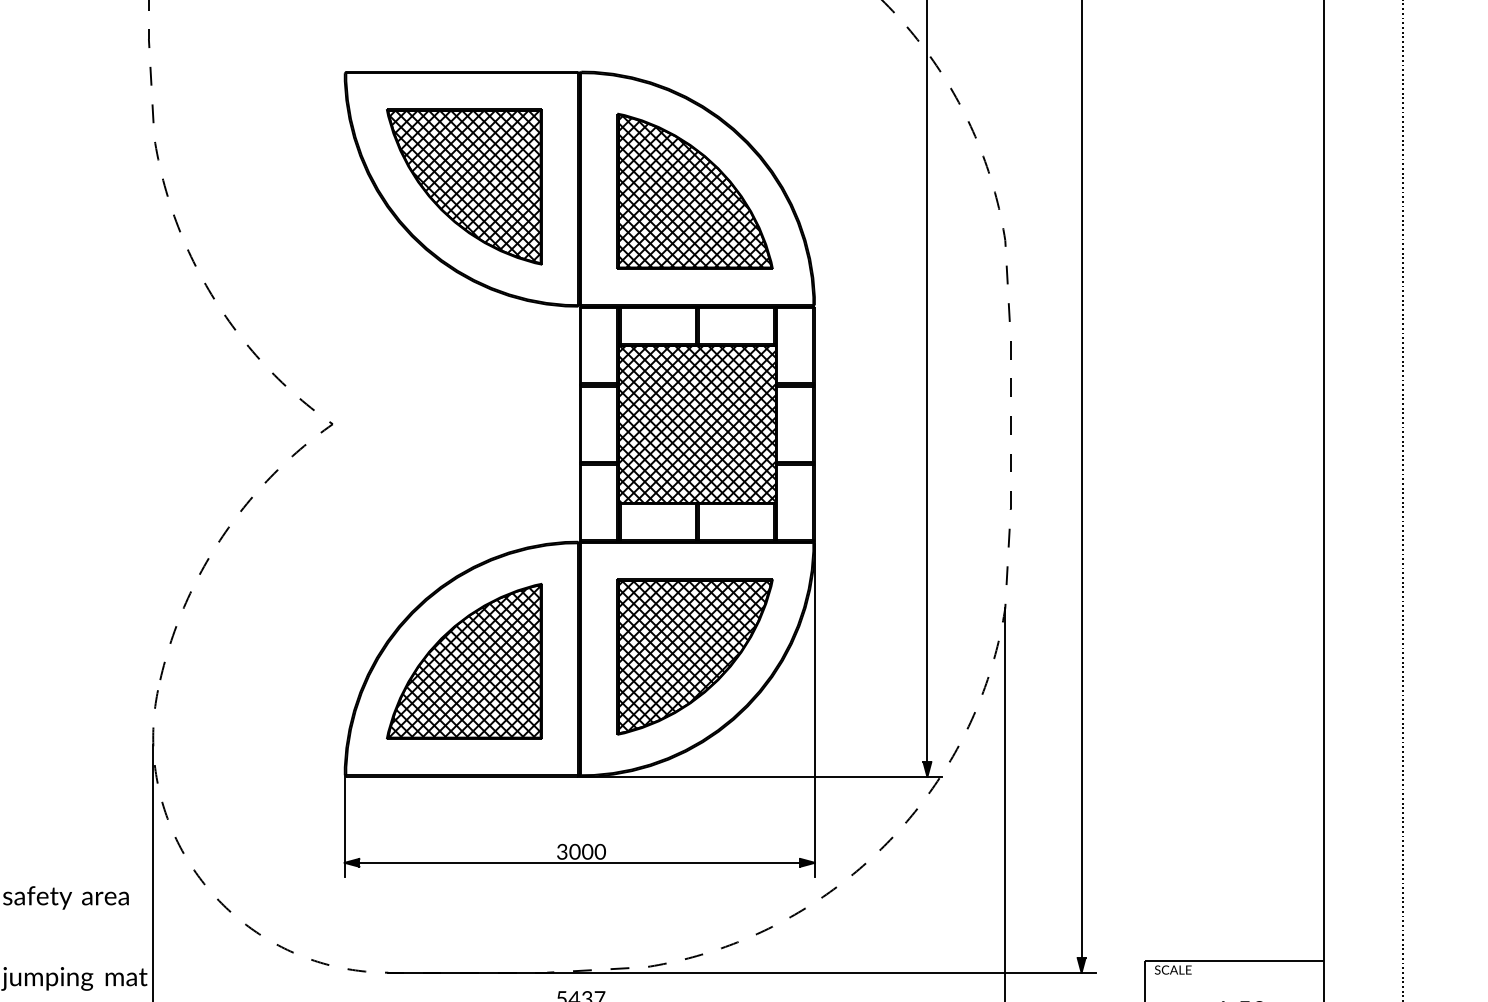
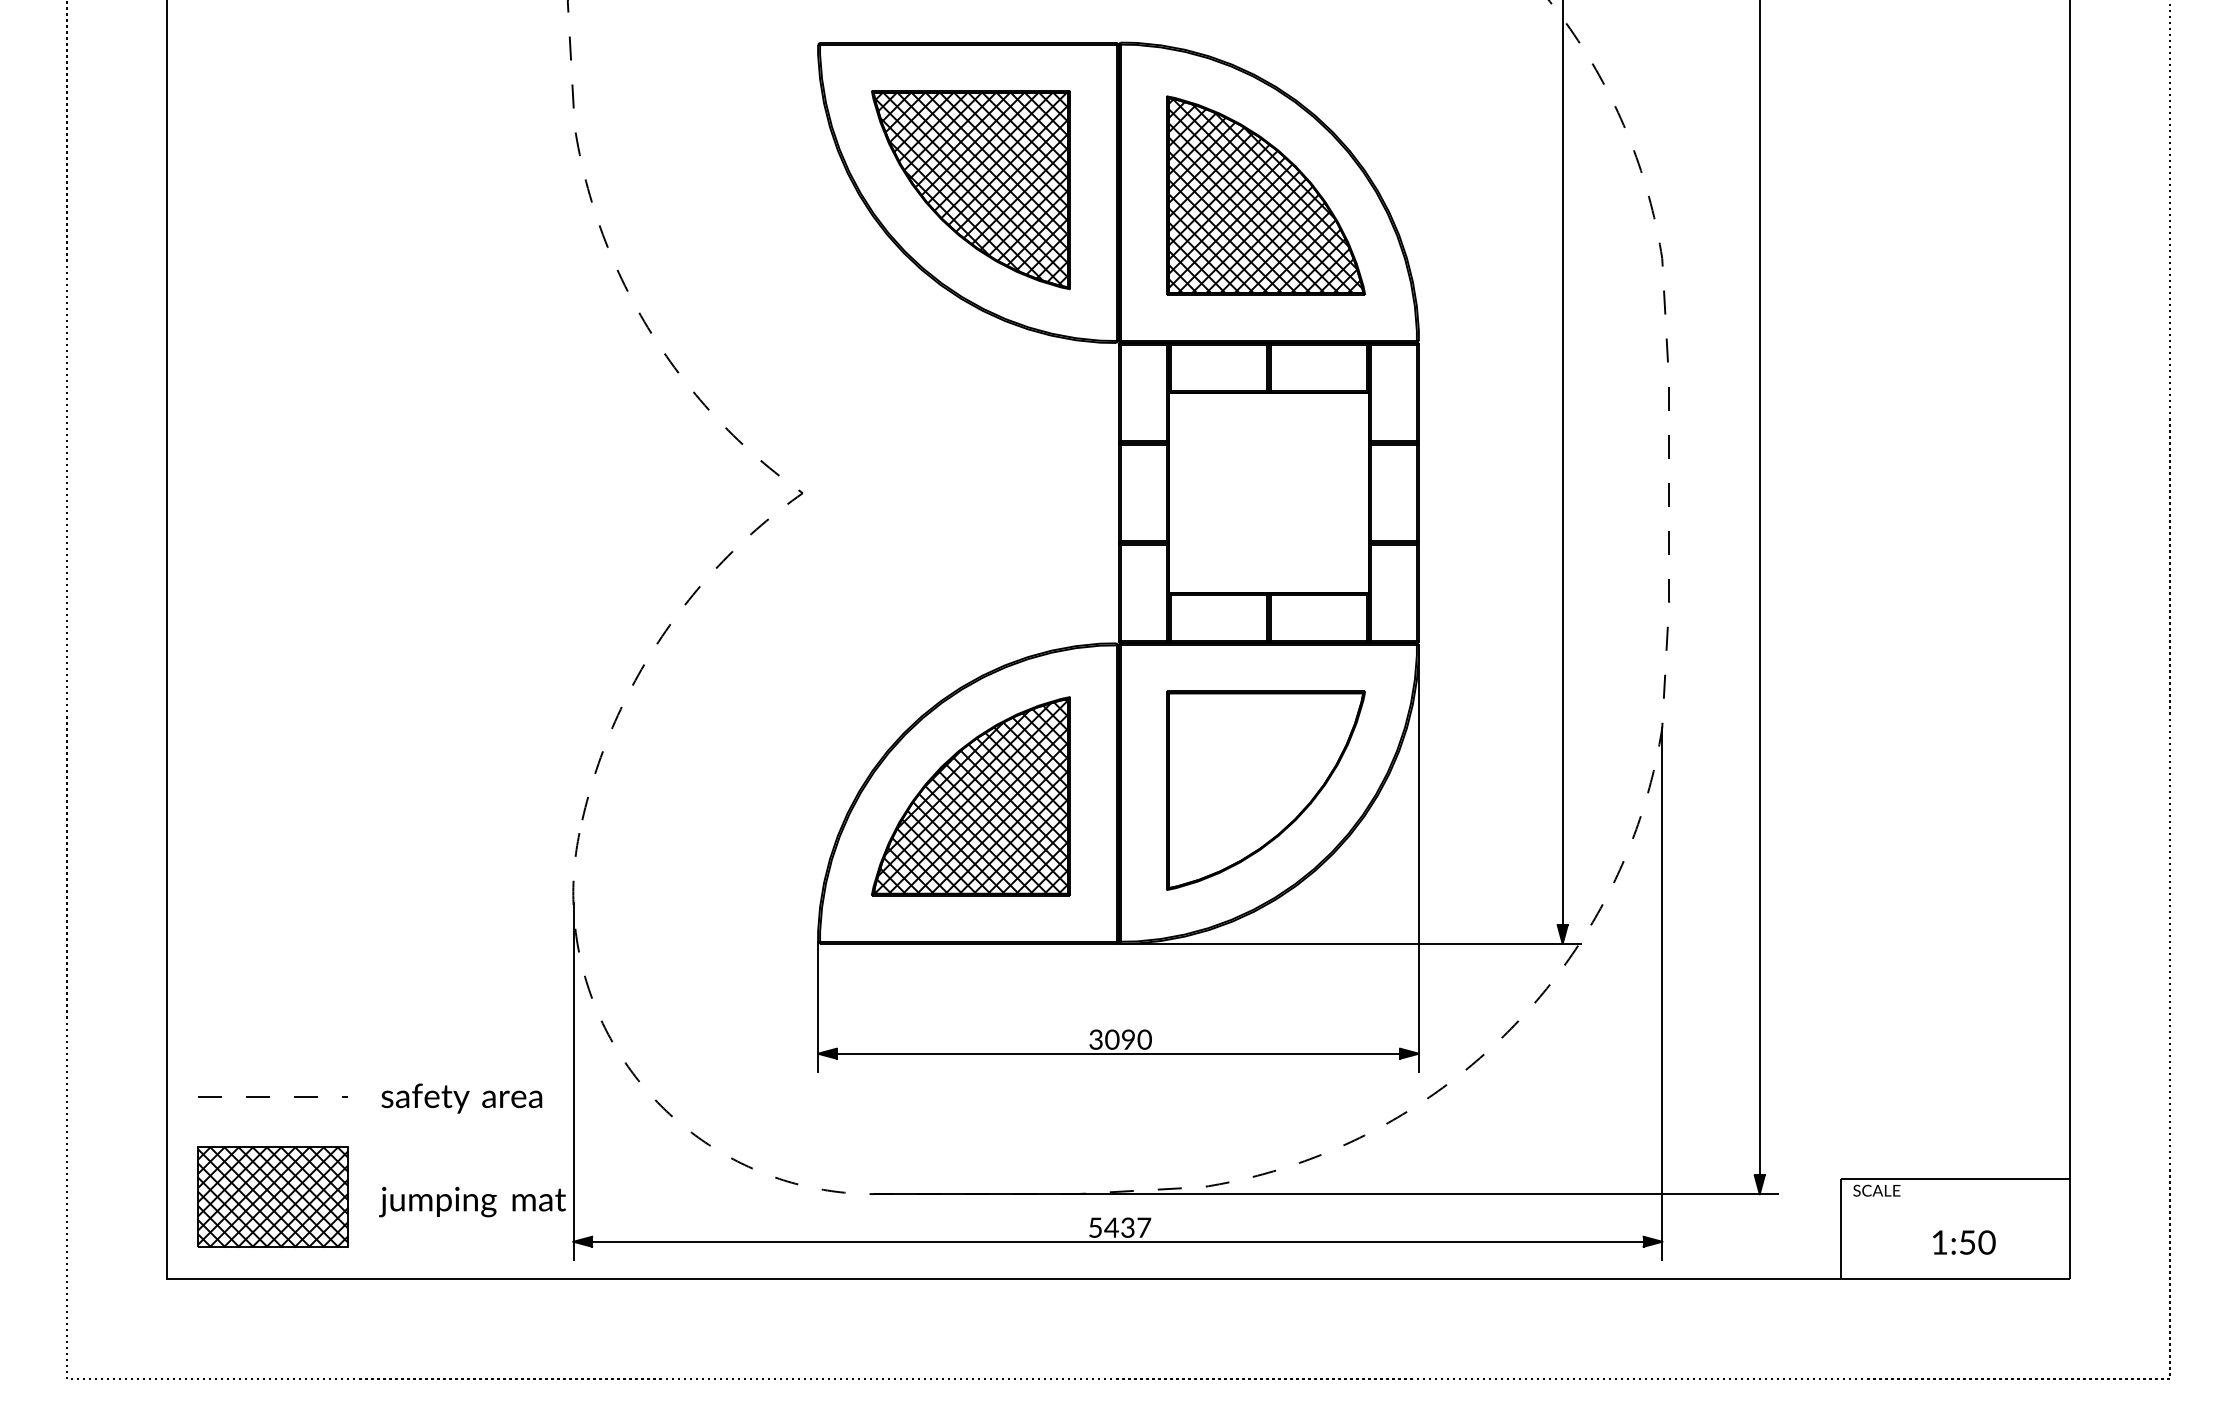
hatch: (697, 424) -> (1268, 493), removed
hatch: (694, 656) -> (1265, 790), removed
text: (587, 852) -> (1128, 1040), 3000 -> 3090

